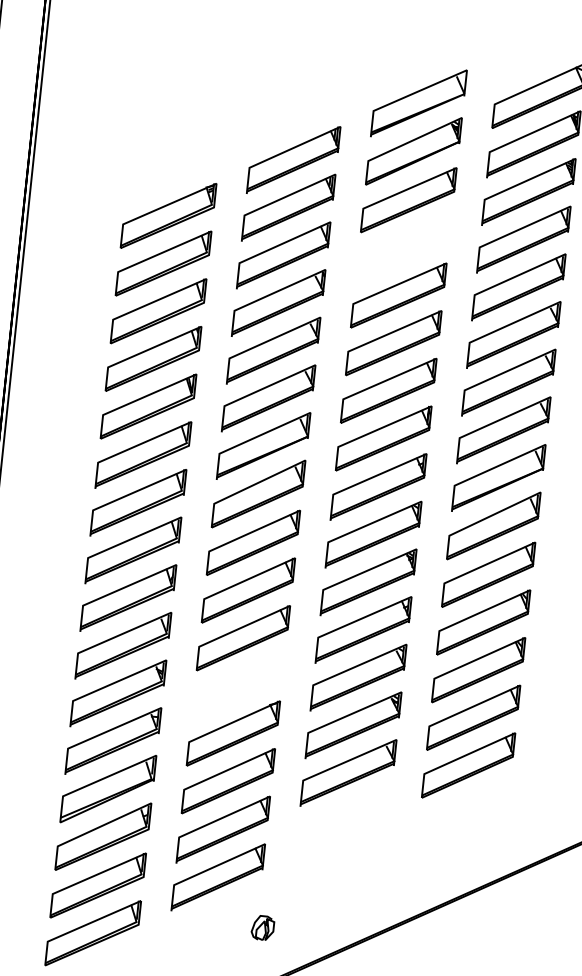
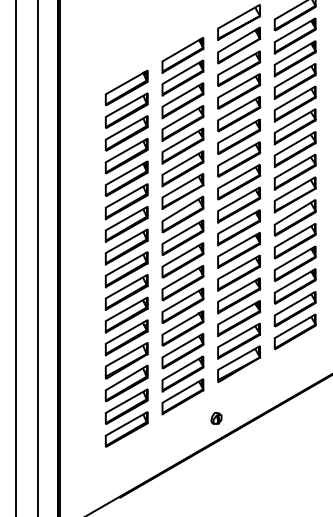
part: (404, 247) -> (239, 91), added
part: (237, 685) -> (182, 305), added
part: (344, 819) -> (239, 363), added
part: (263, 927) -> (216, 418), moved

